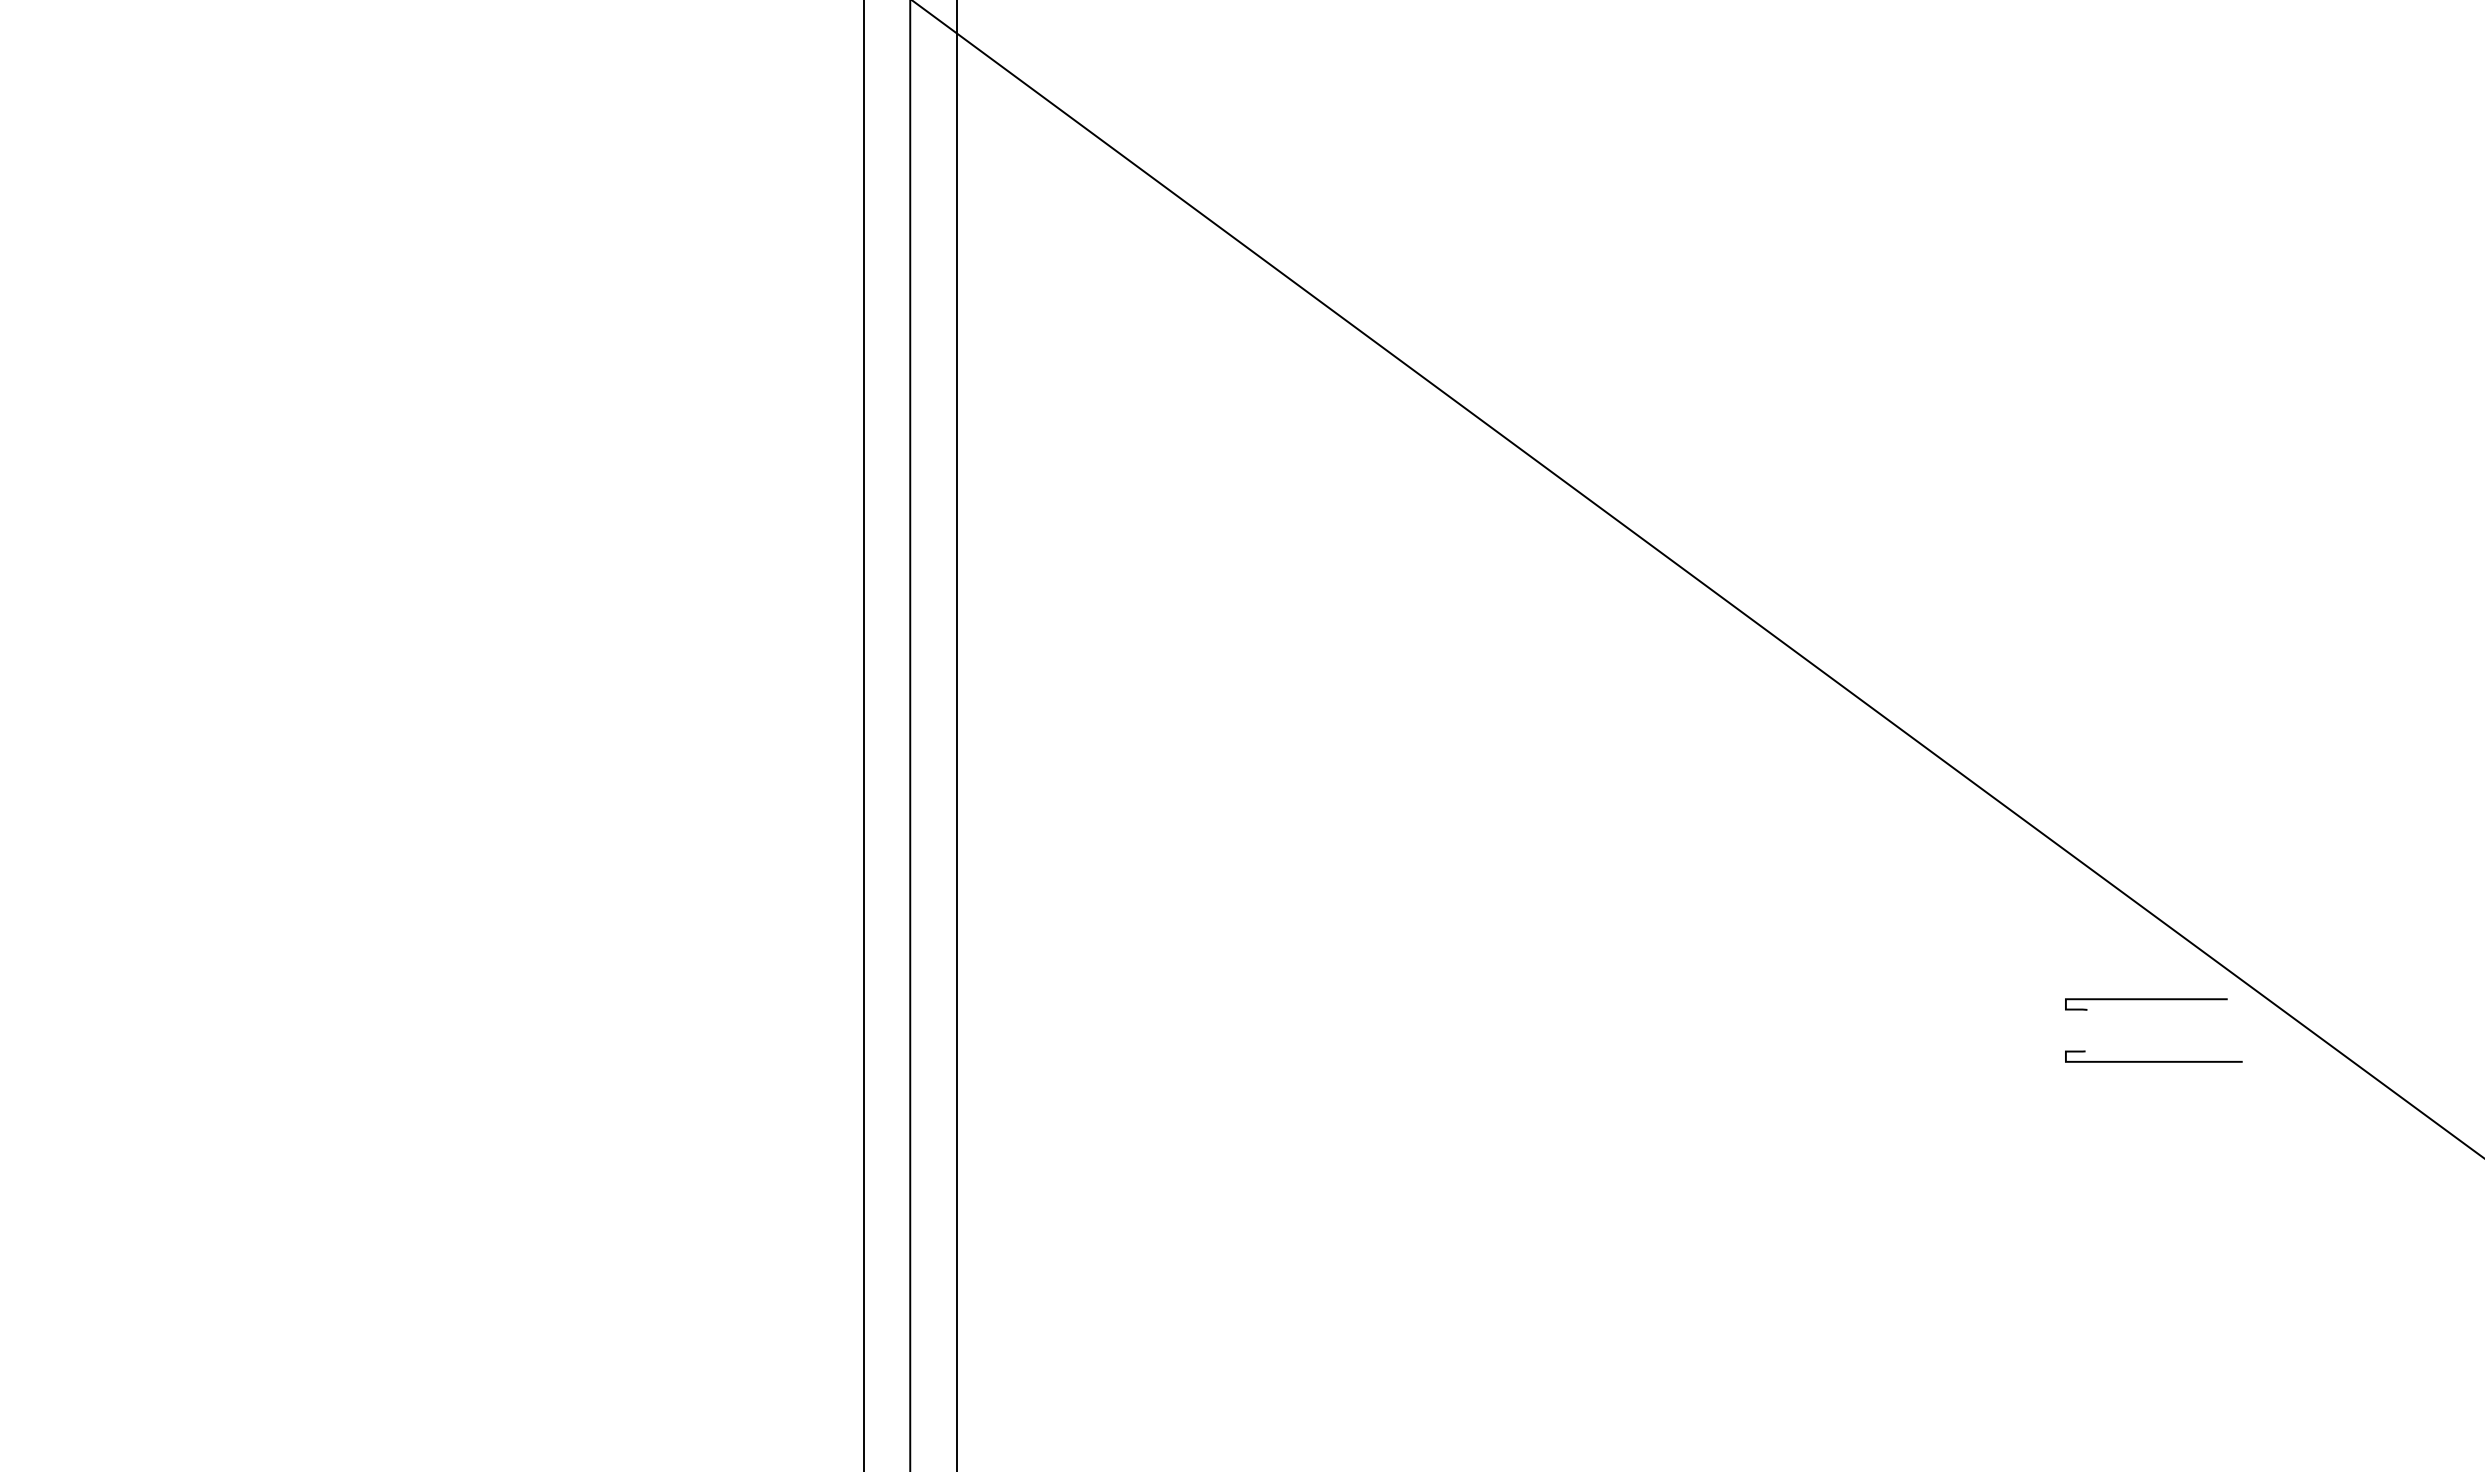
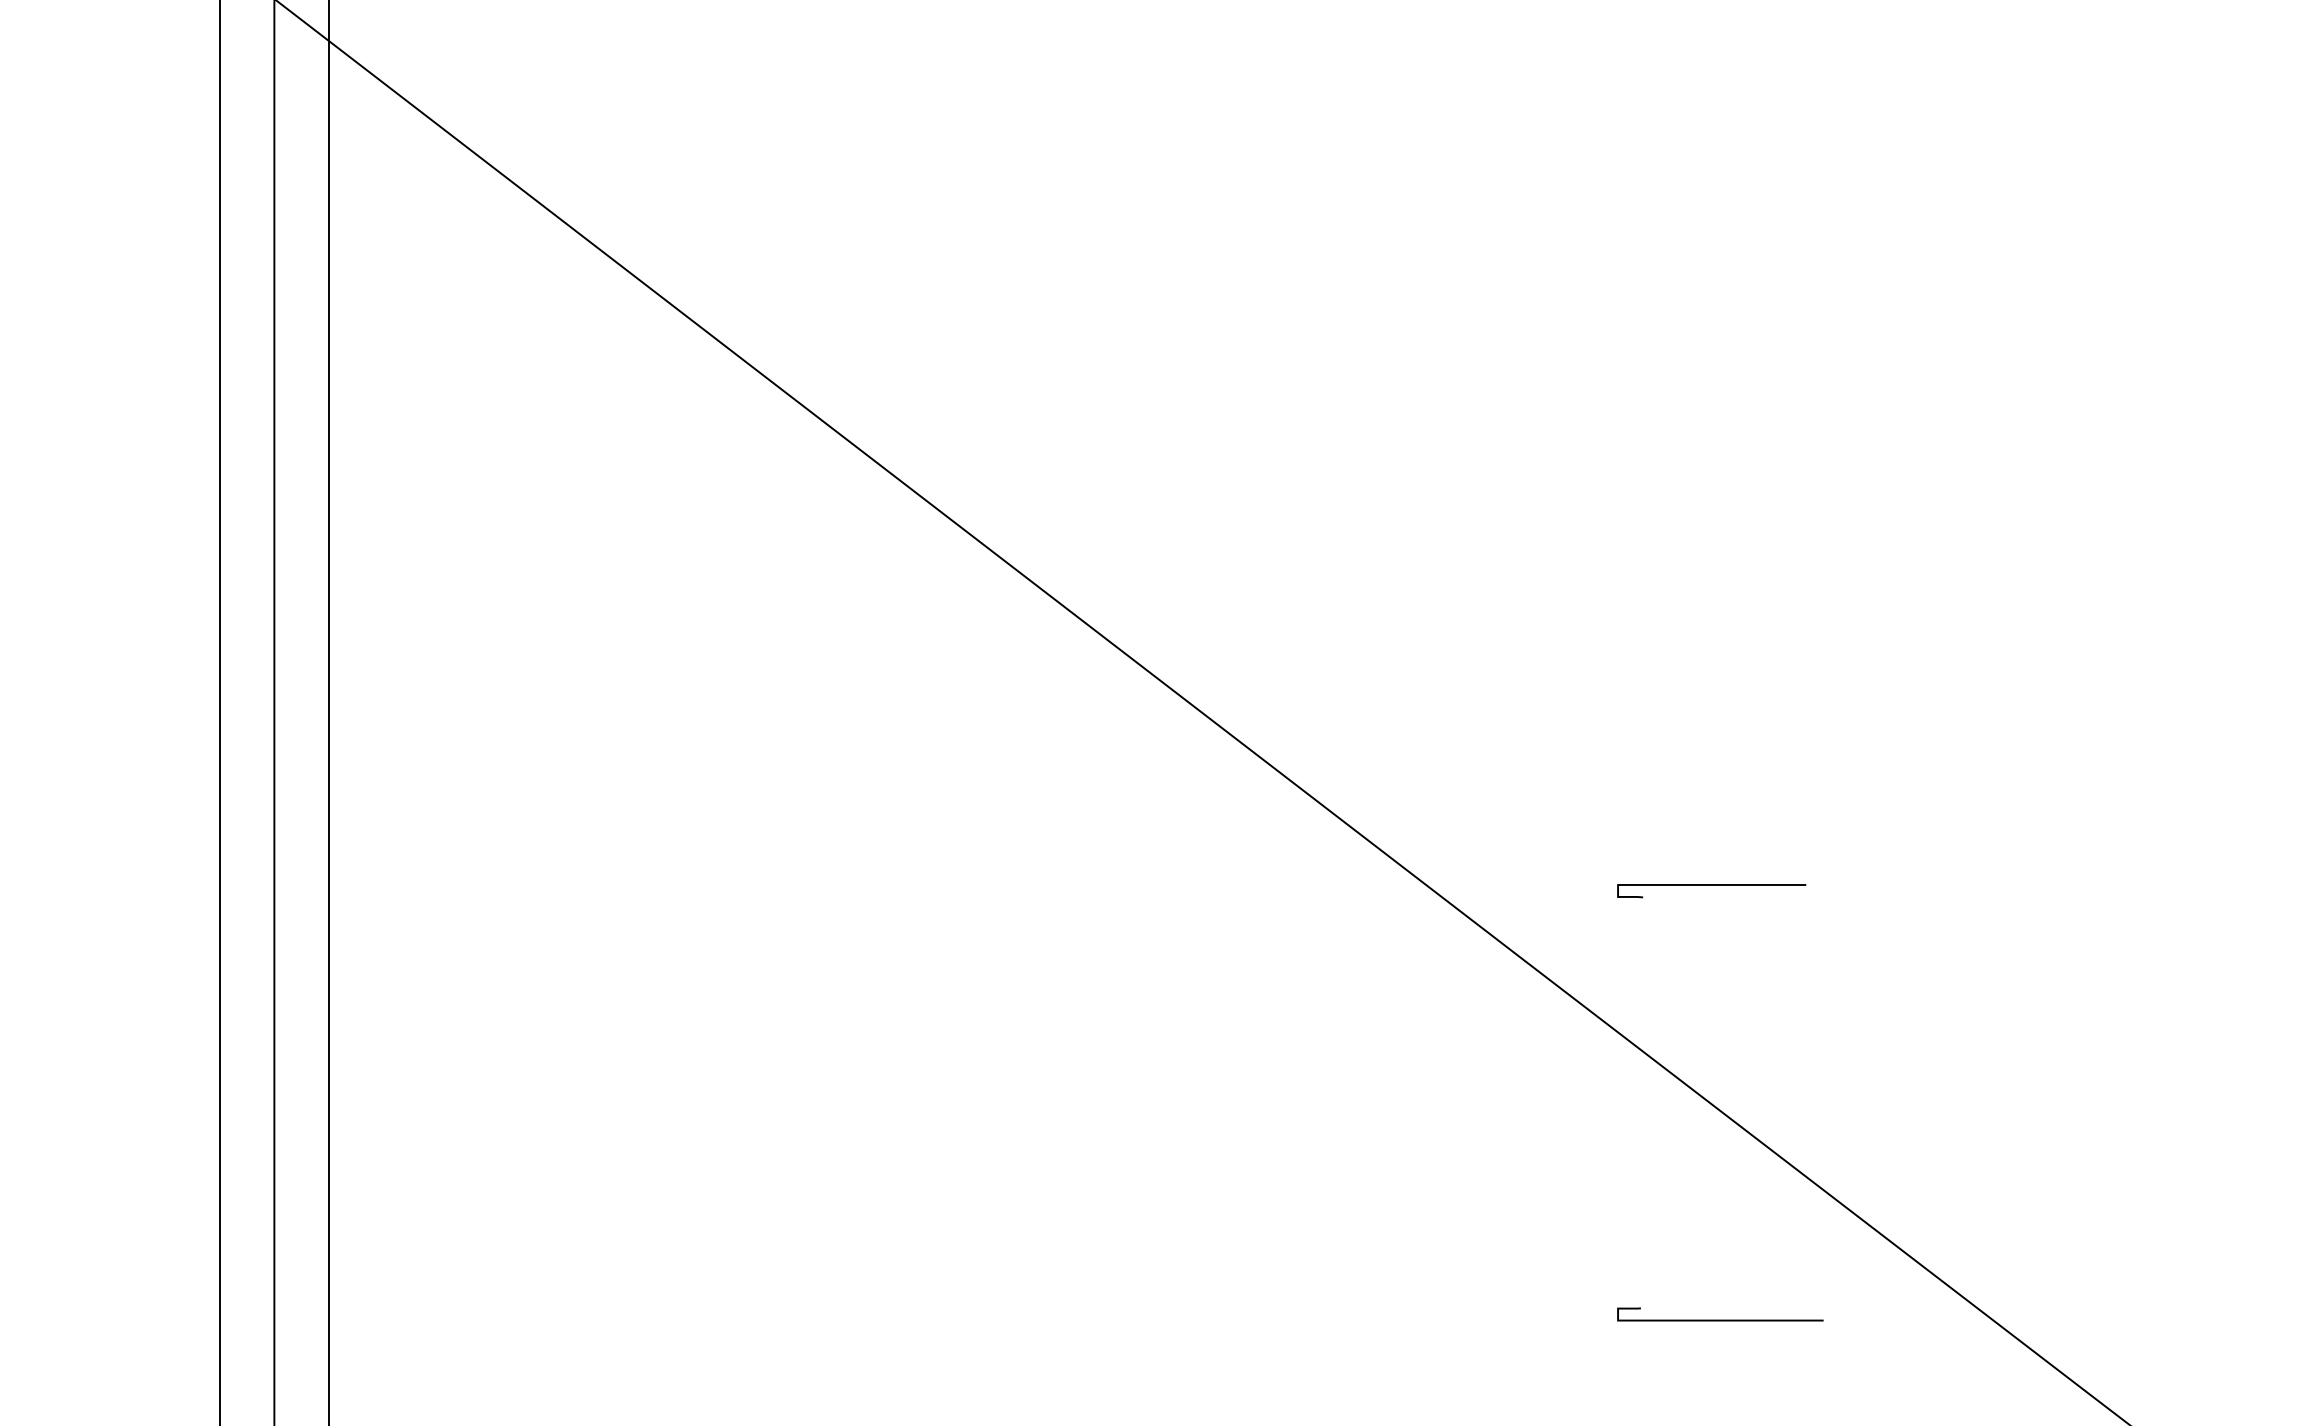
curve: (2146, 1000) -> (1711, 886), moved

